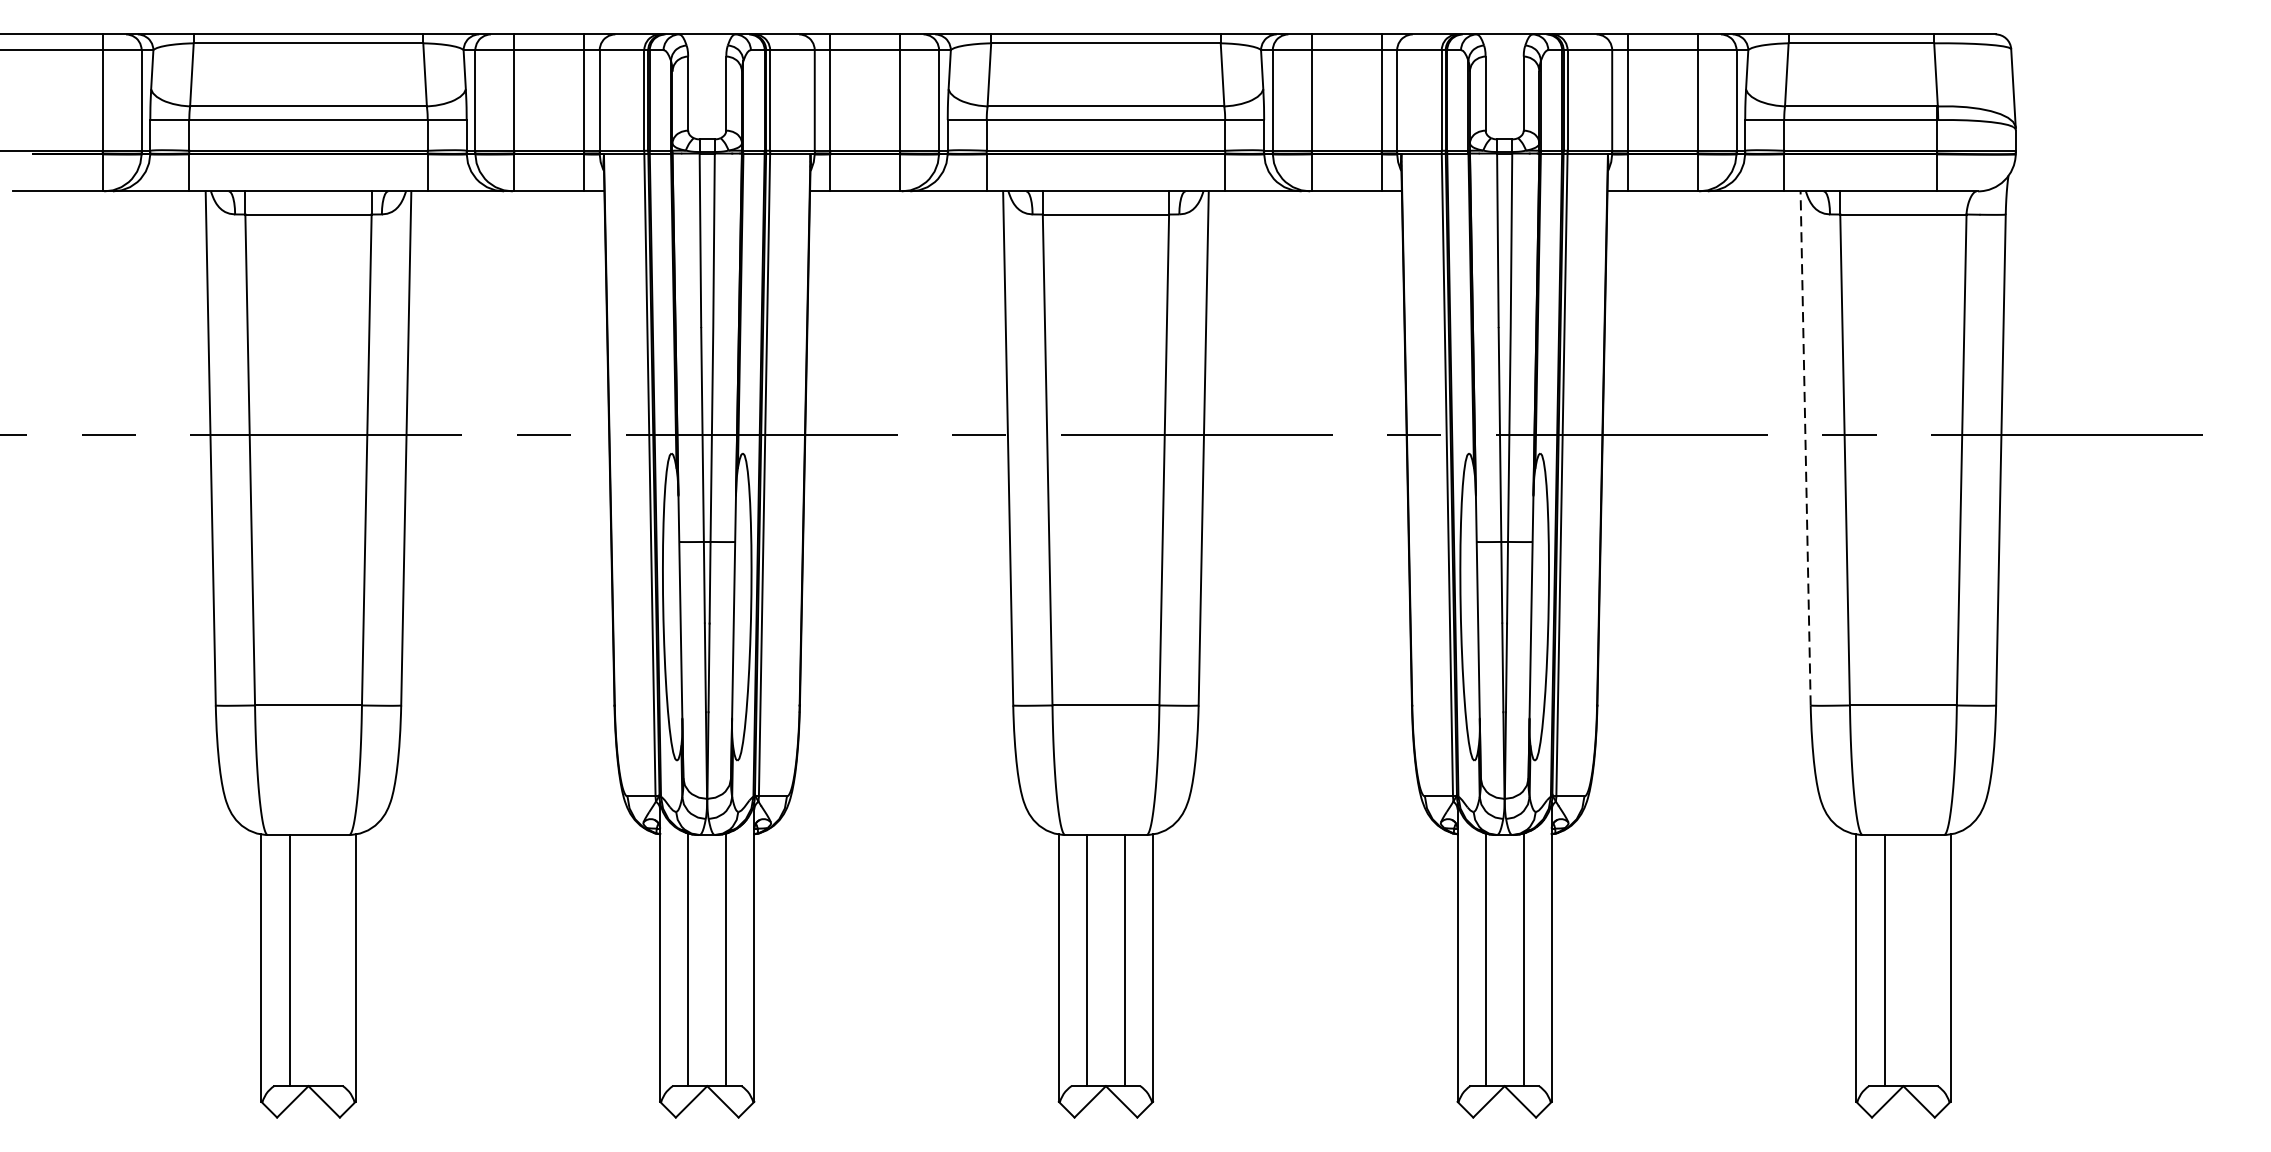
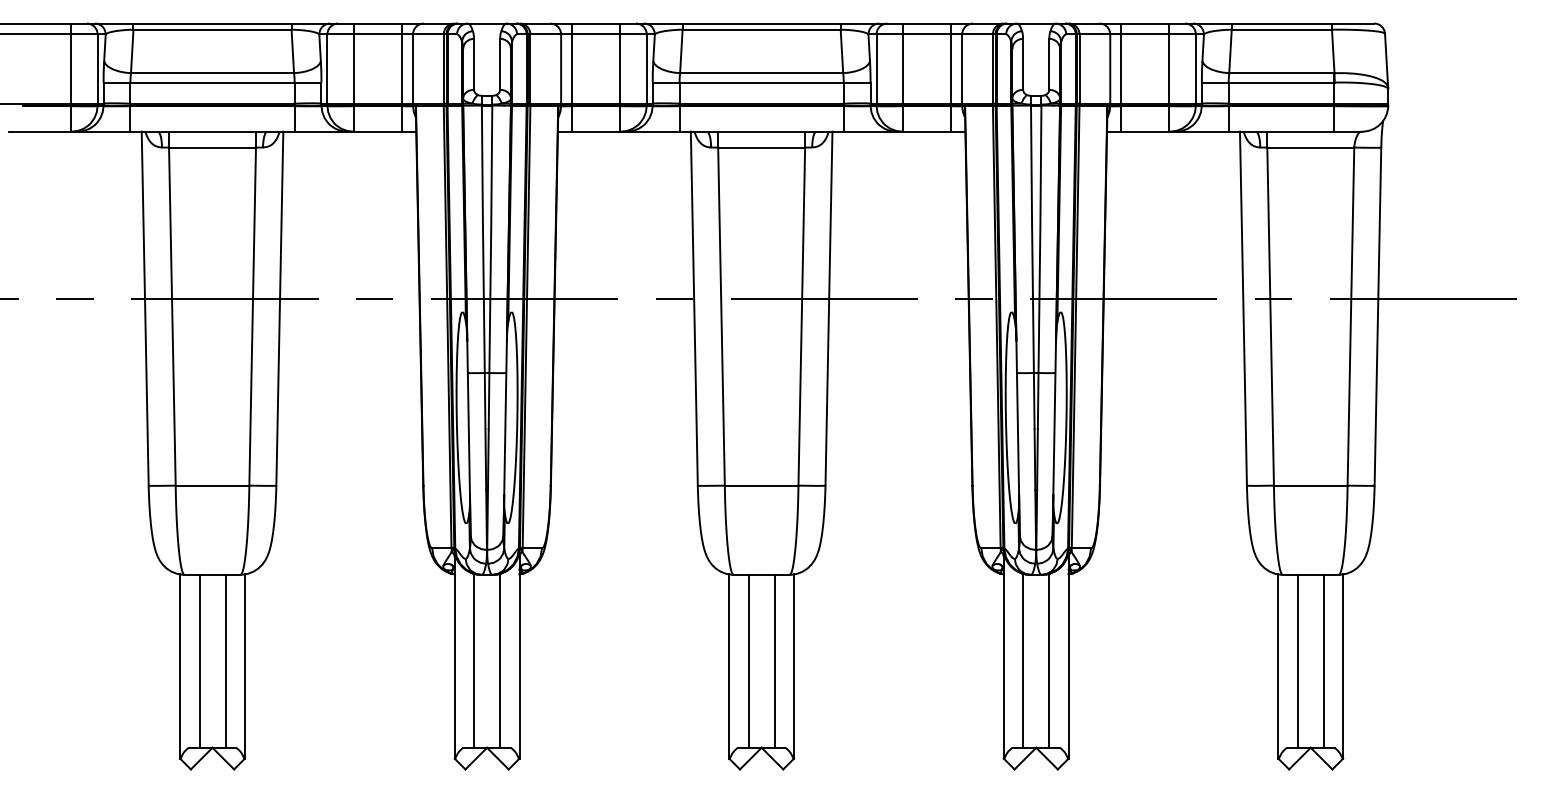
line: (1805, 448) -> (1243, 308), dashed -> solid
line: (327, 959) -> (225, 660), added
line: (1921, 959) -> (1323, 660), added

